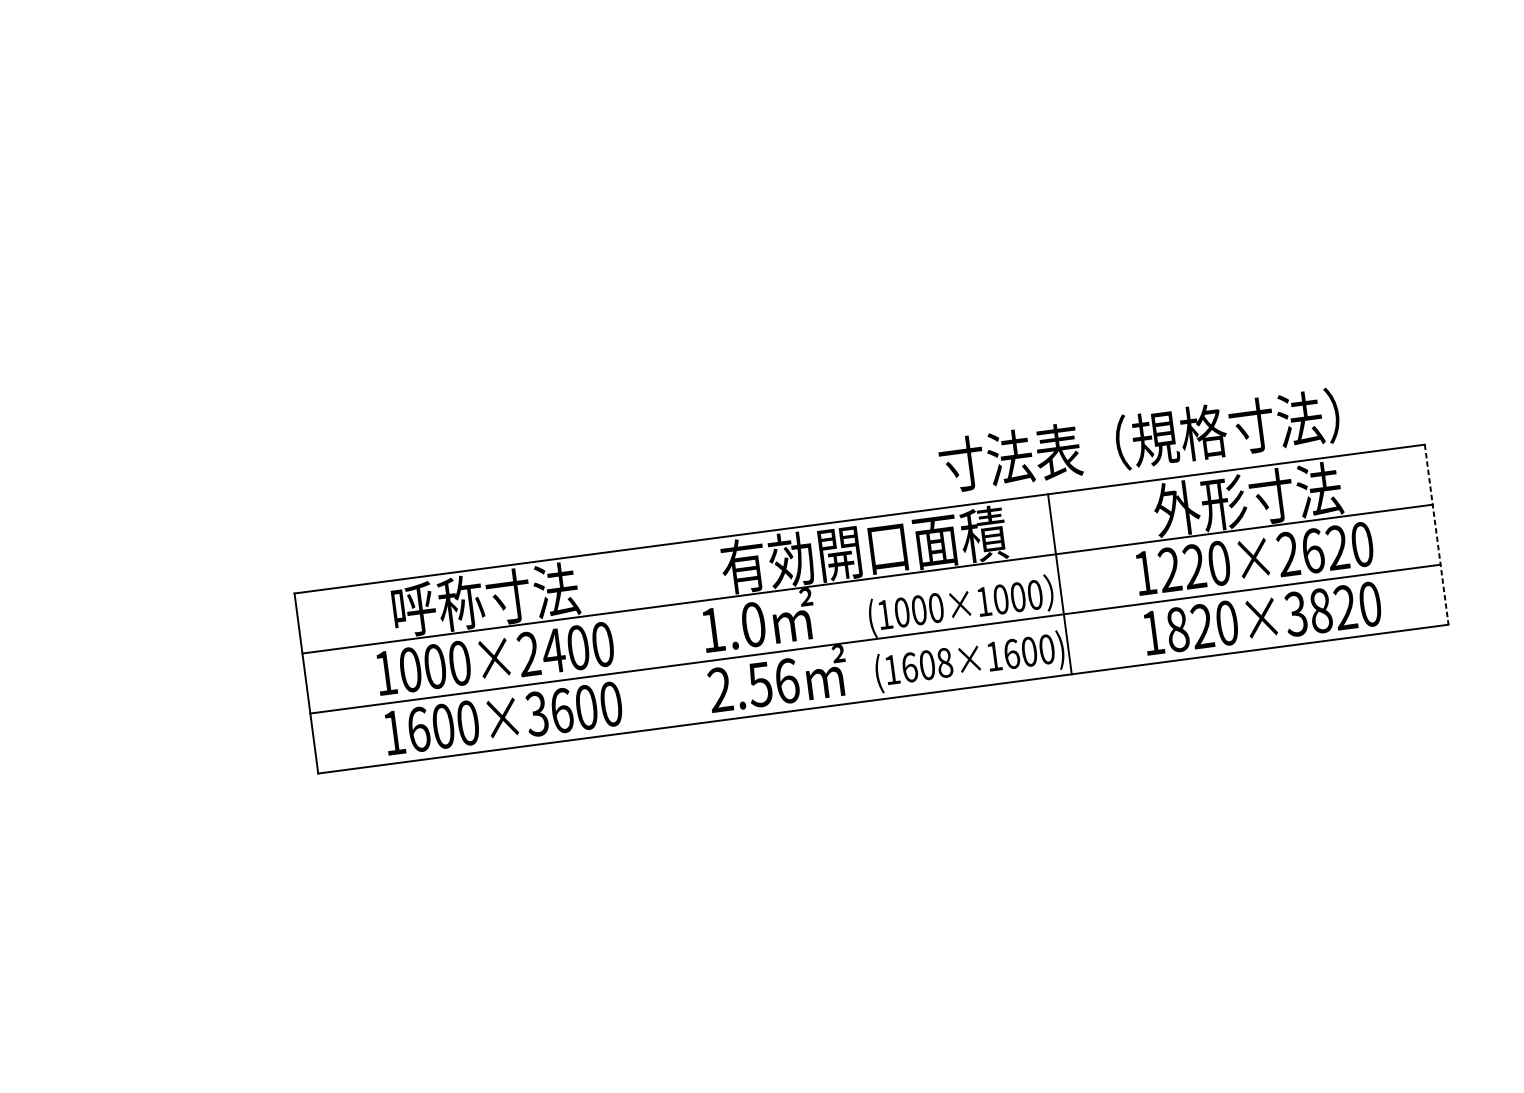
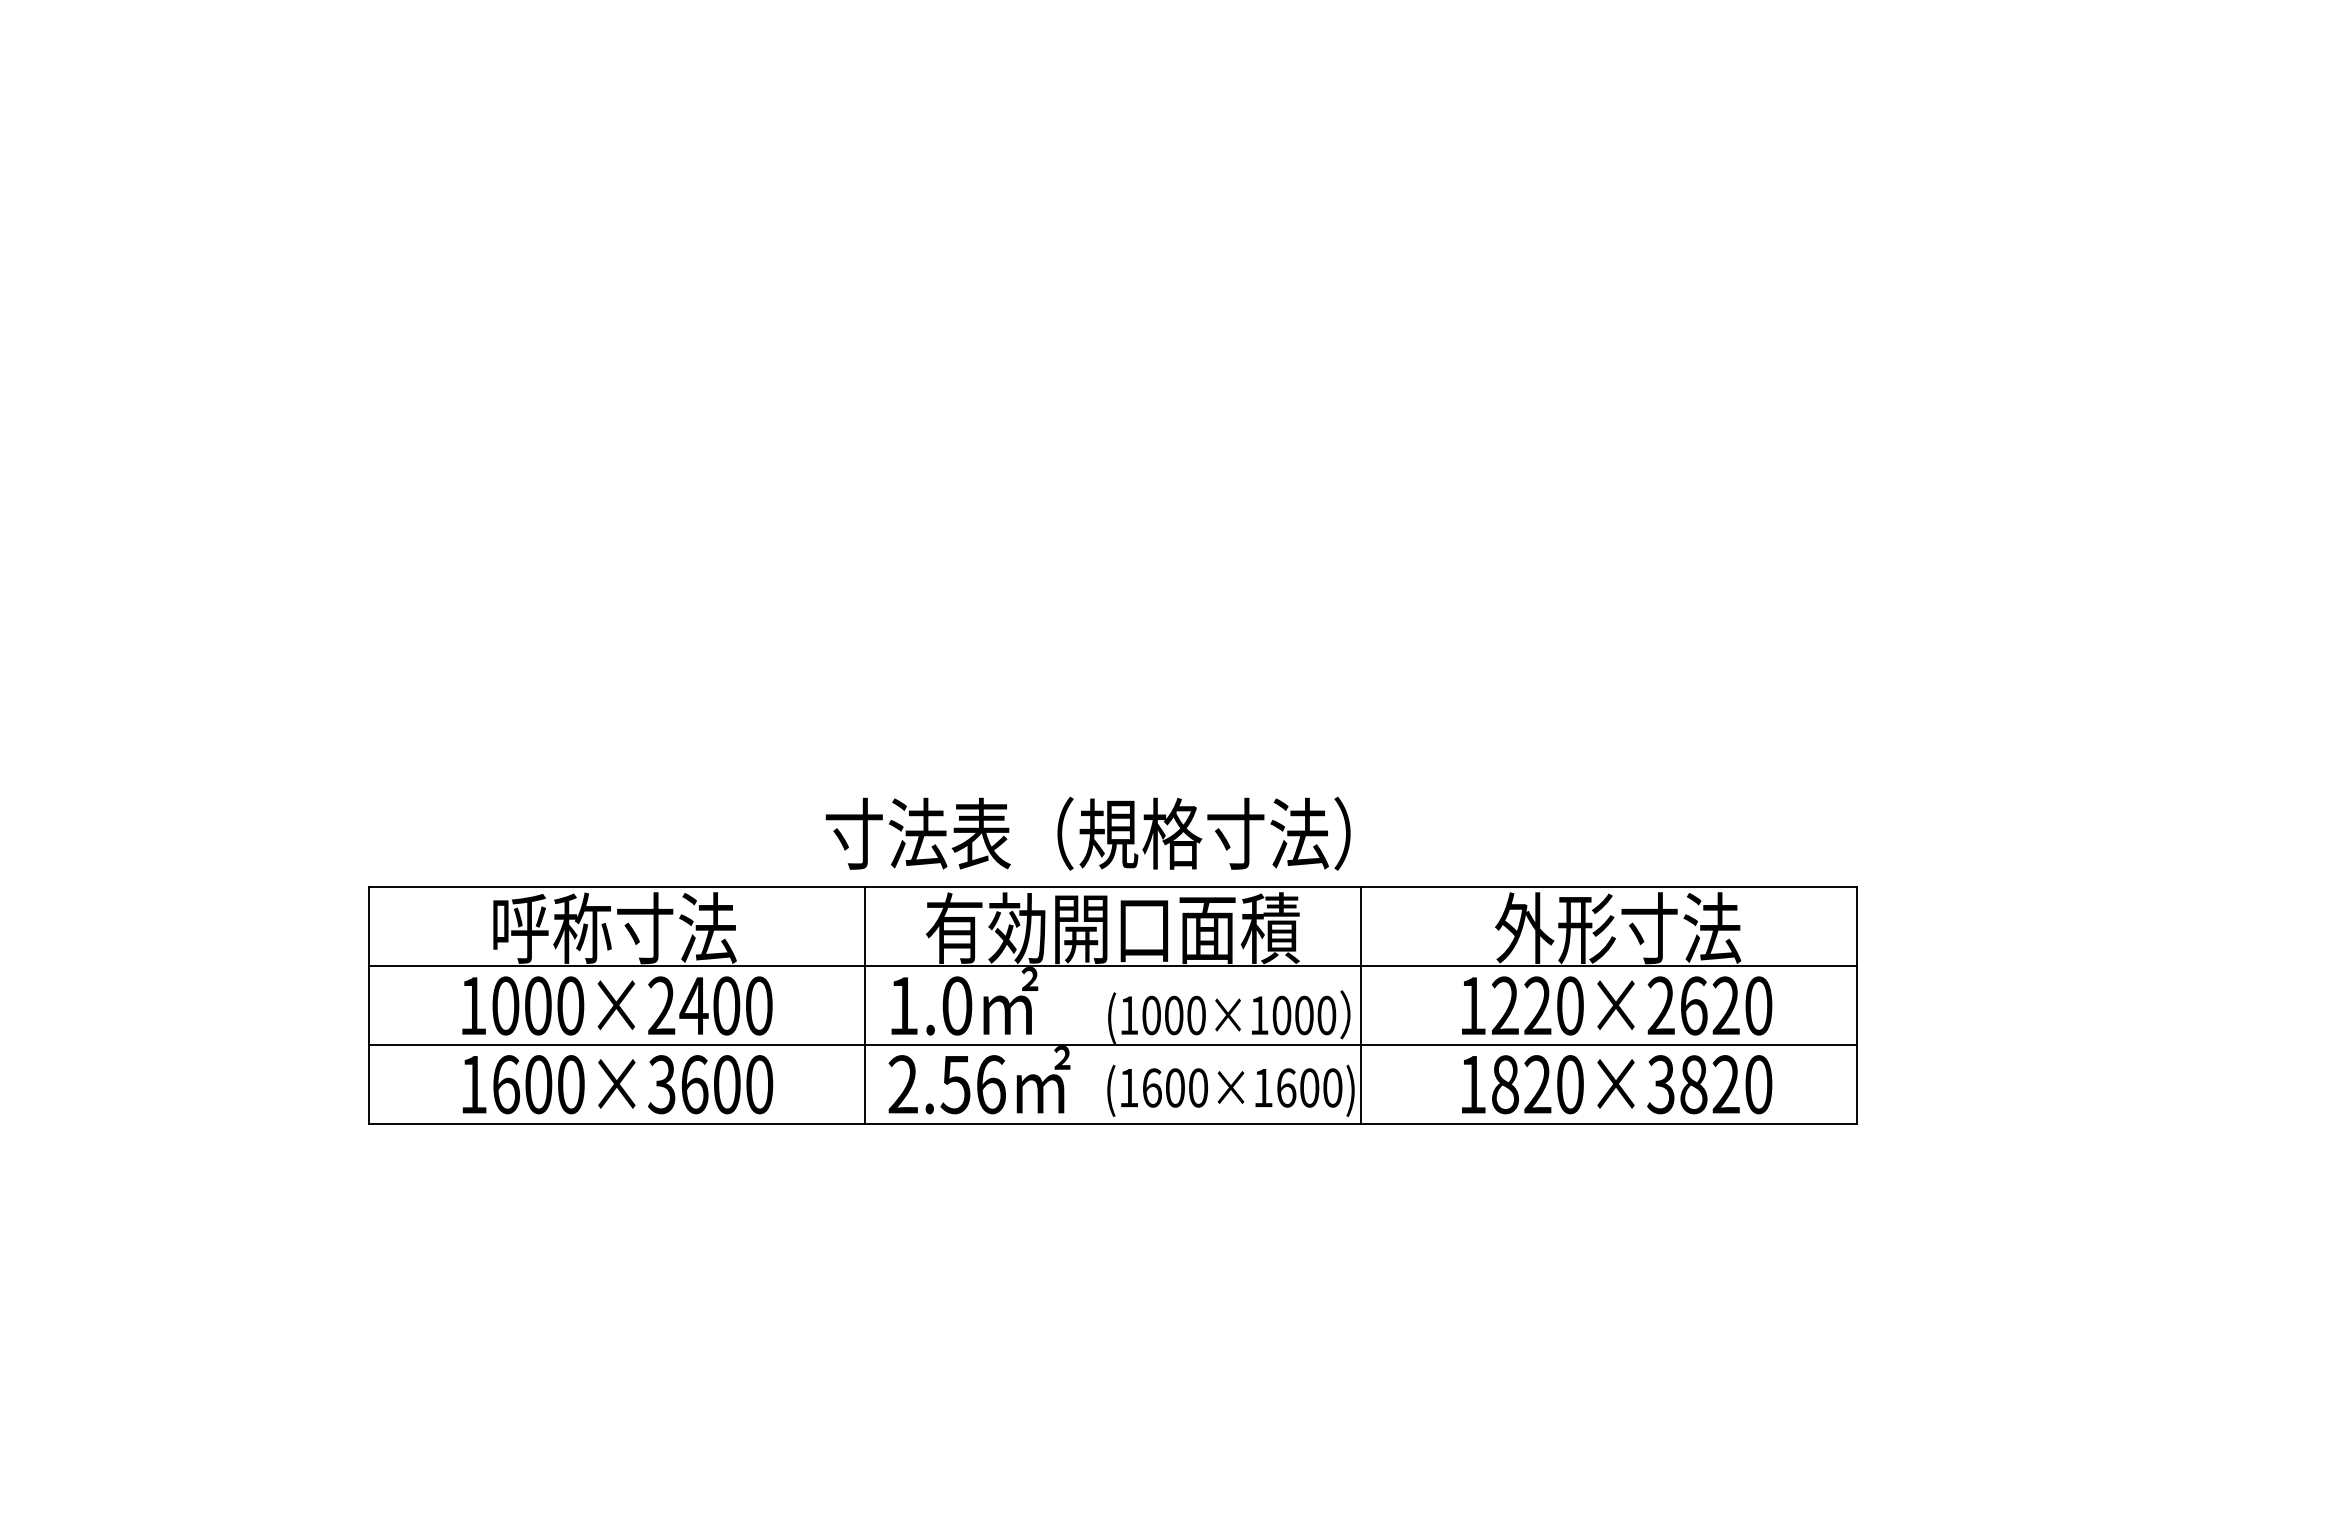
text: (1139, 440) -> (1087, 833), moved
line: (1436, 534) -> (1856, 1005), dashed -> solid
line: (683, 633) -> (864, 1005), added
text: (944, 662) -> (1198, 1087), (1608×1600) -> (1600×1600)

